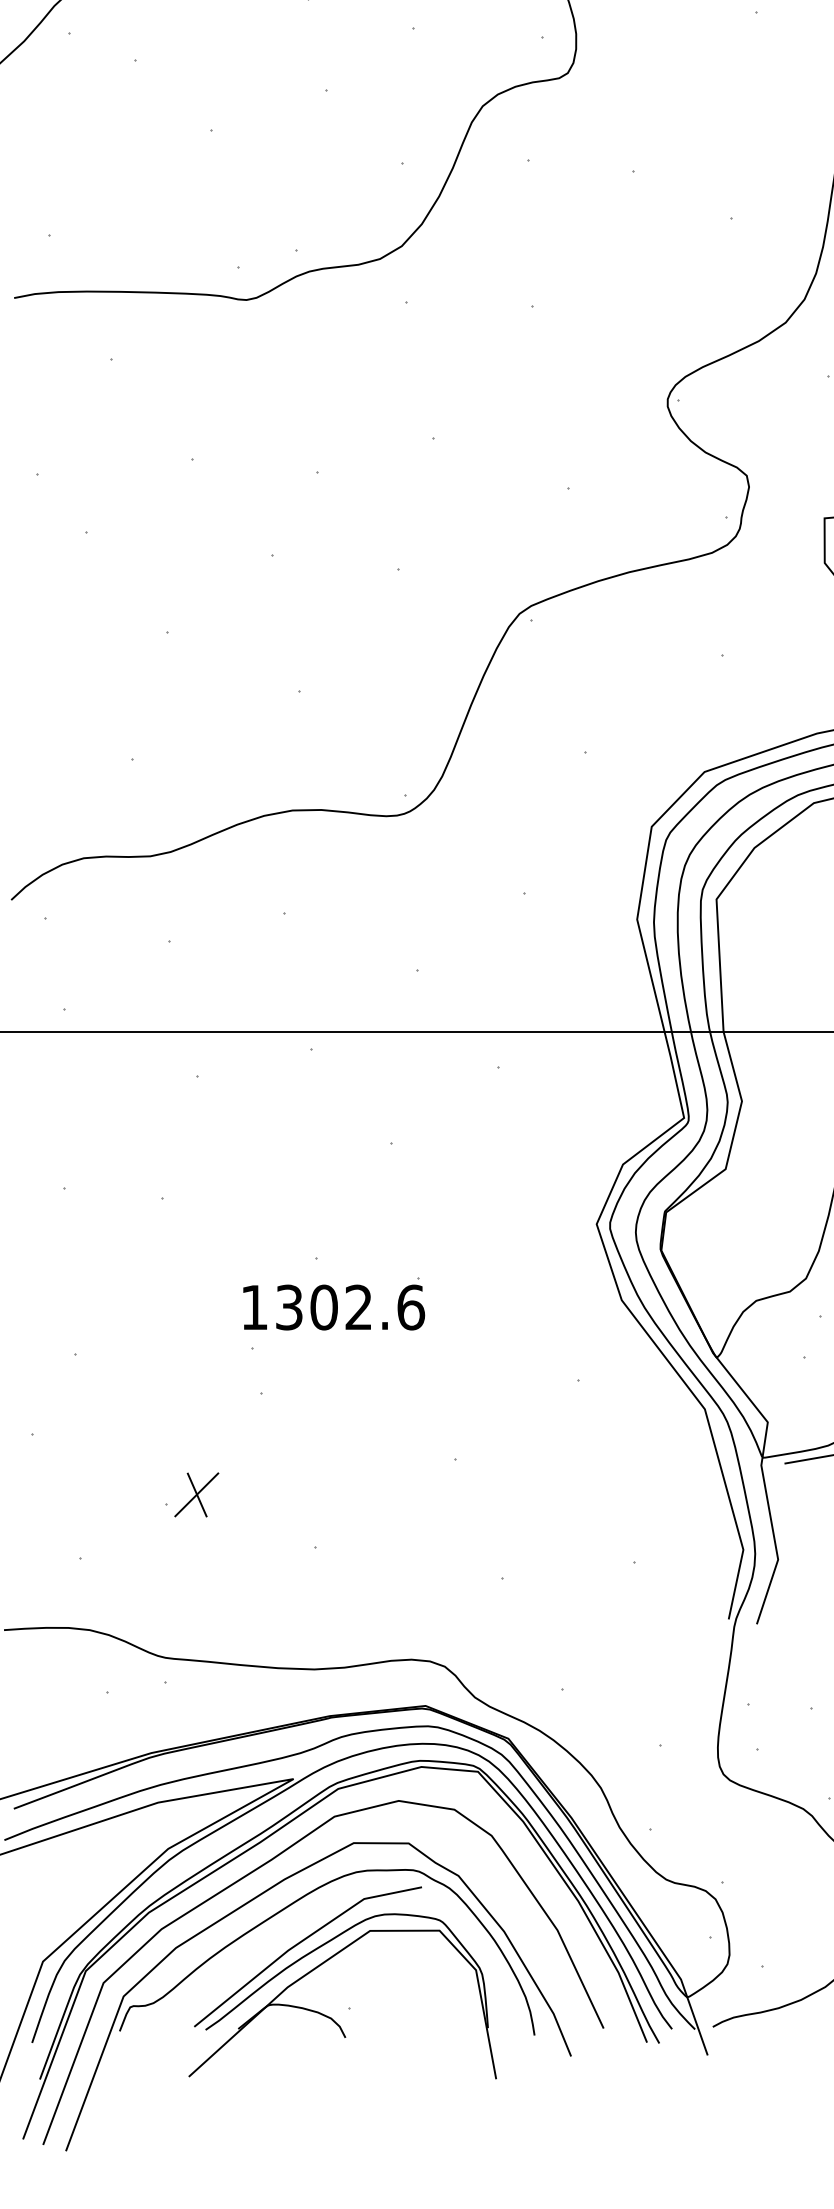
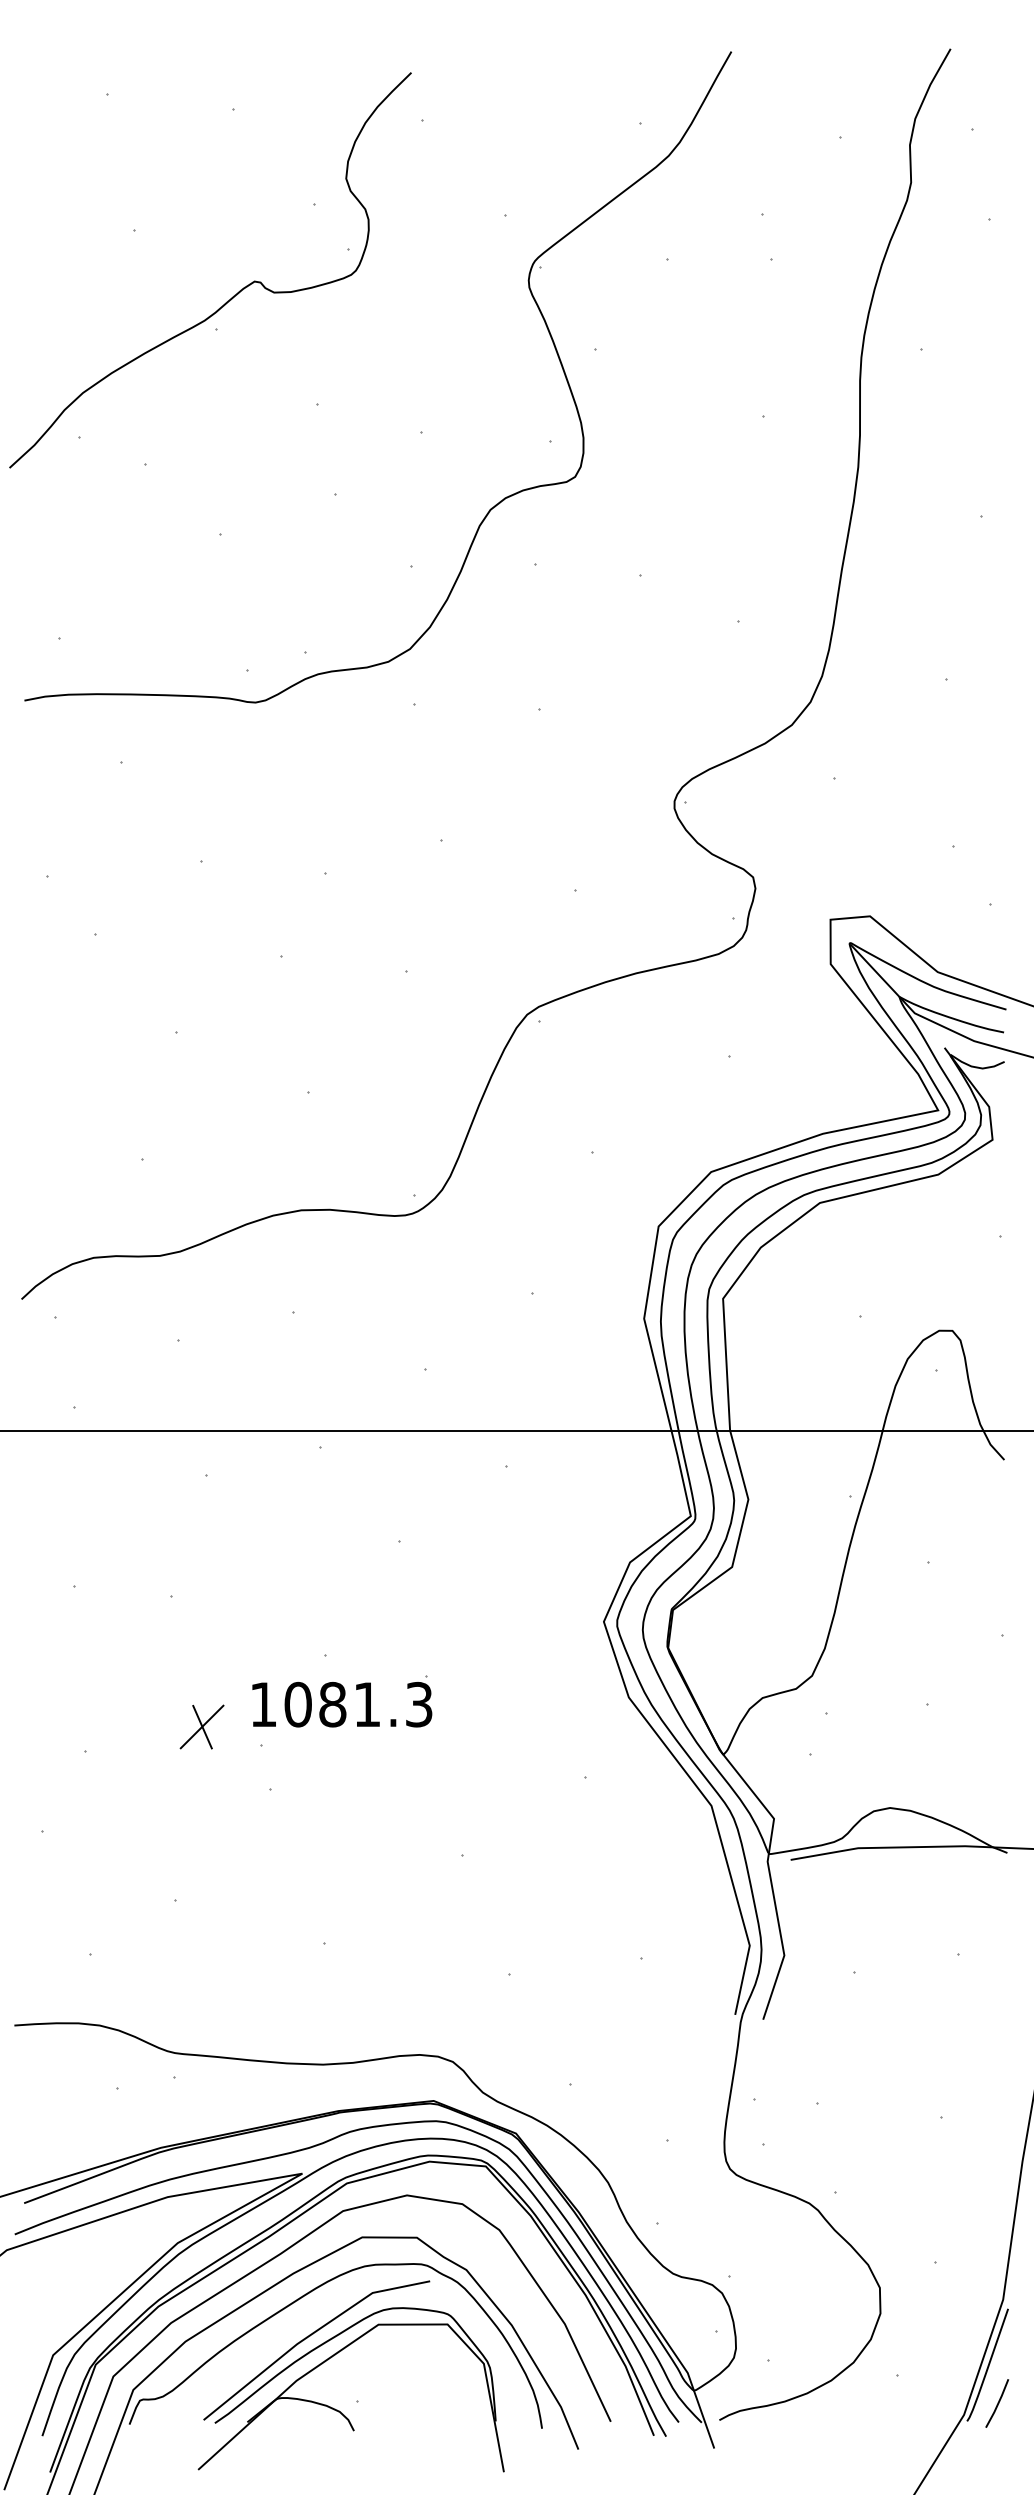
text: (349, 1307) -> (358, 1704), 1302.6 -> 1081.3
part: (196, 1494) -> (201, 1726), moved

